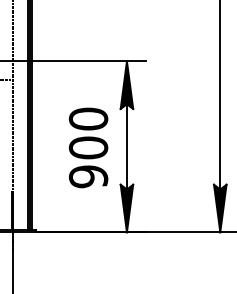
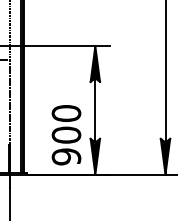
text: (88, 148) -> (66, 135), moved

